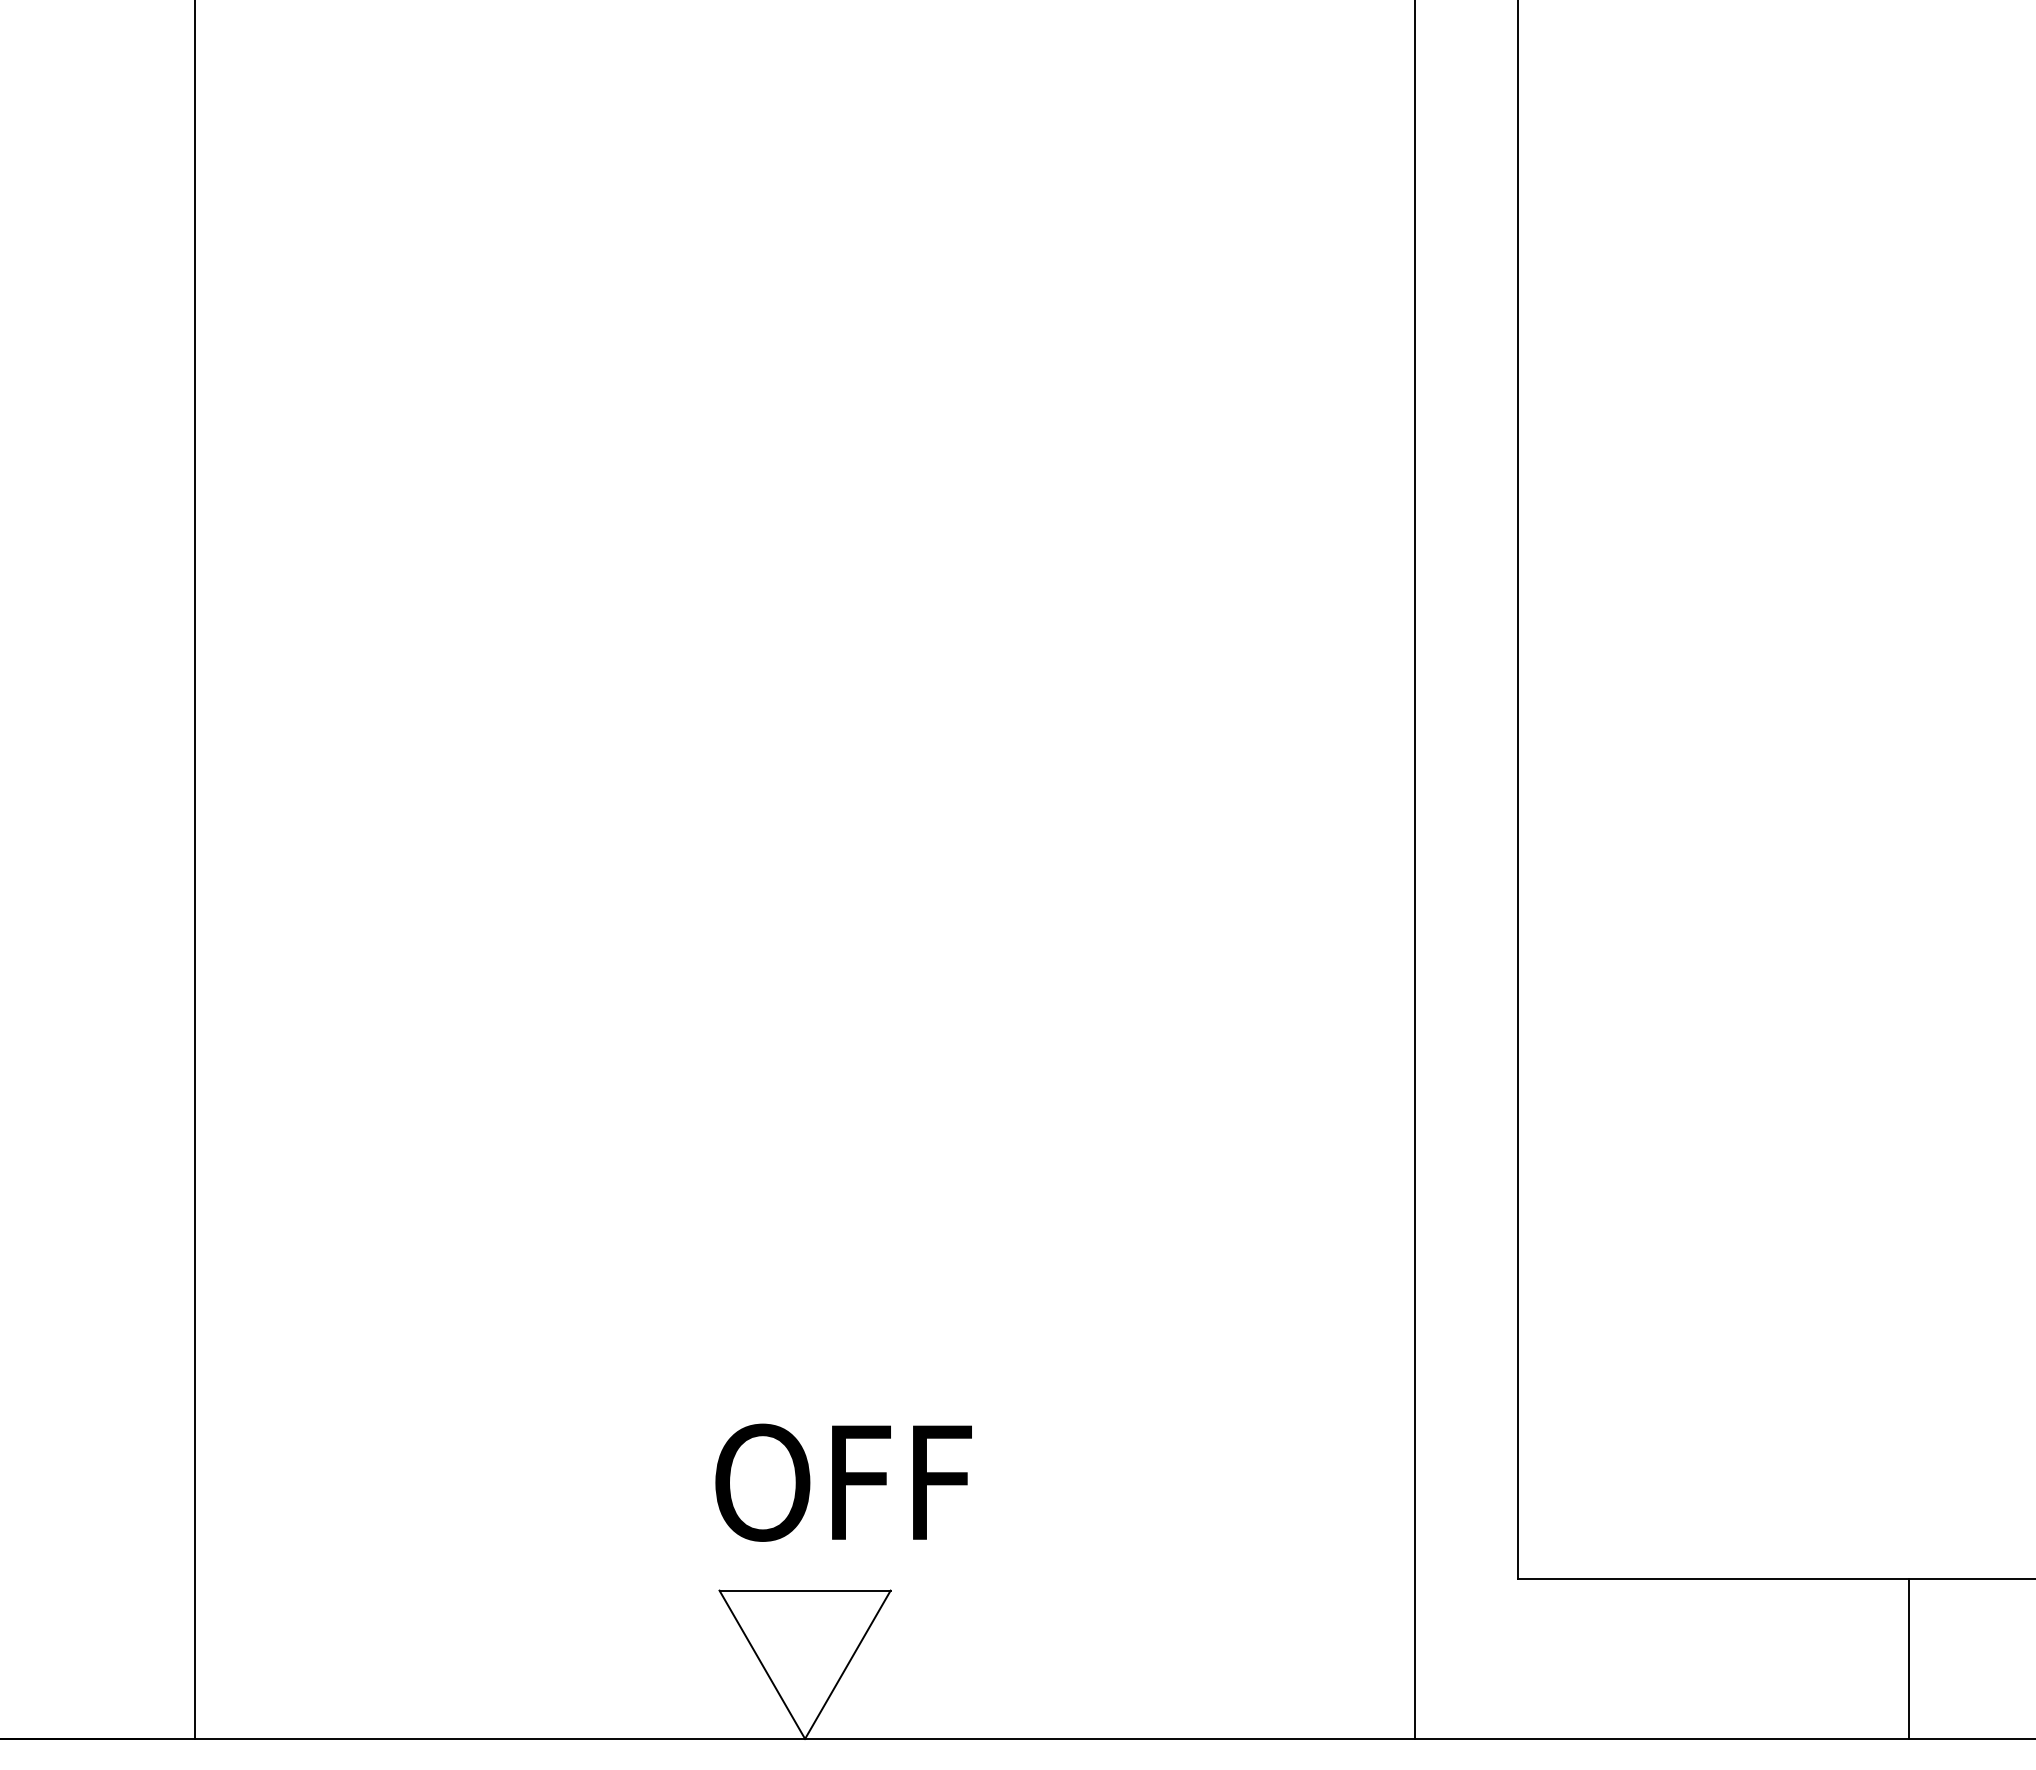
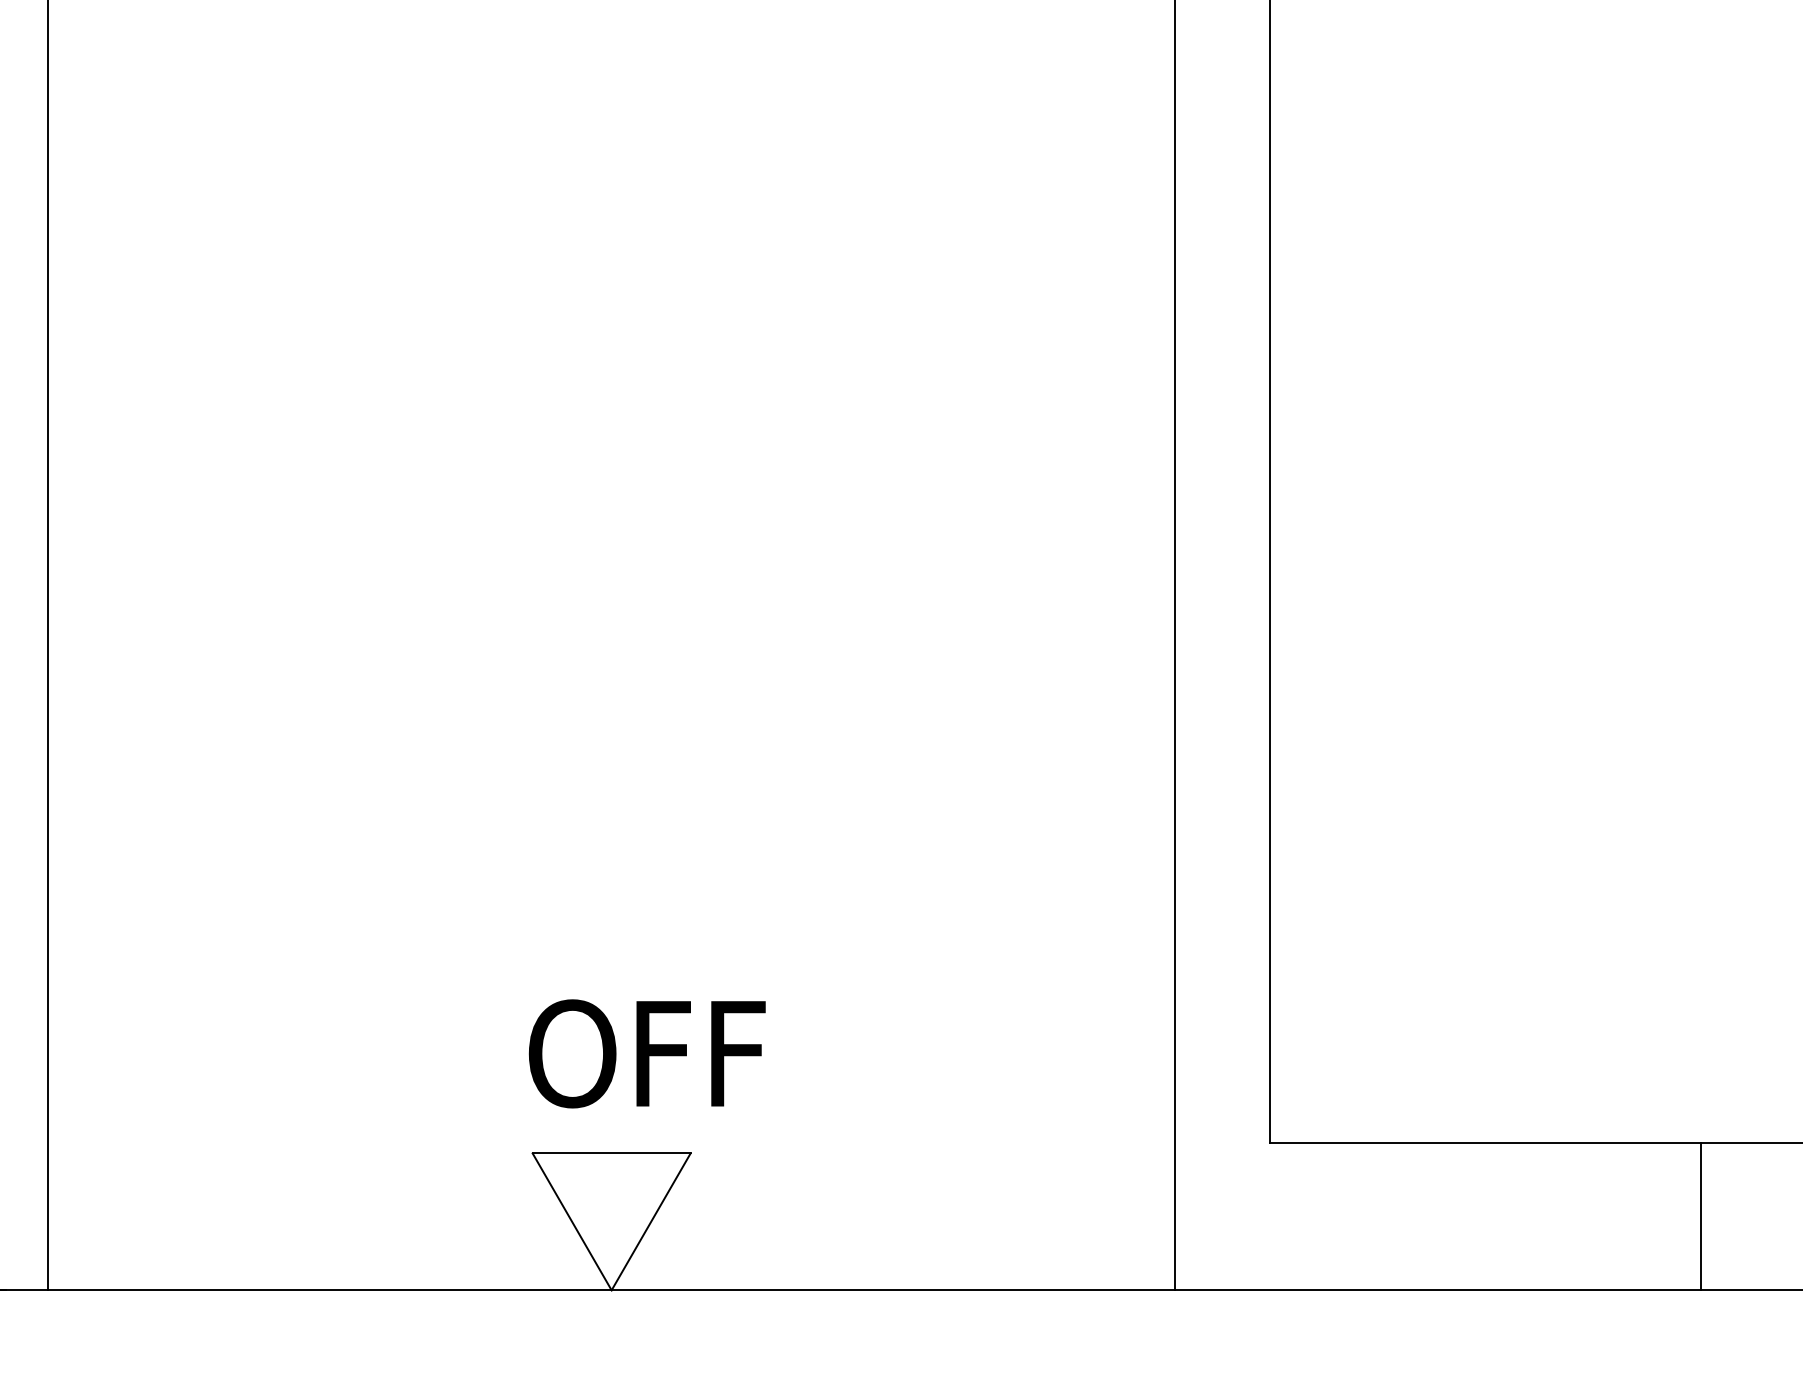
line: (1908, 1658) -> (1701, 1216), moved

